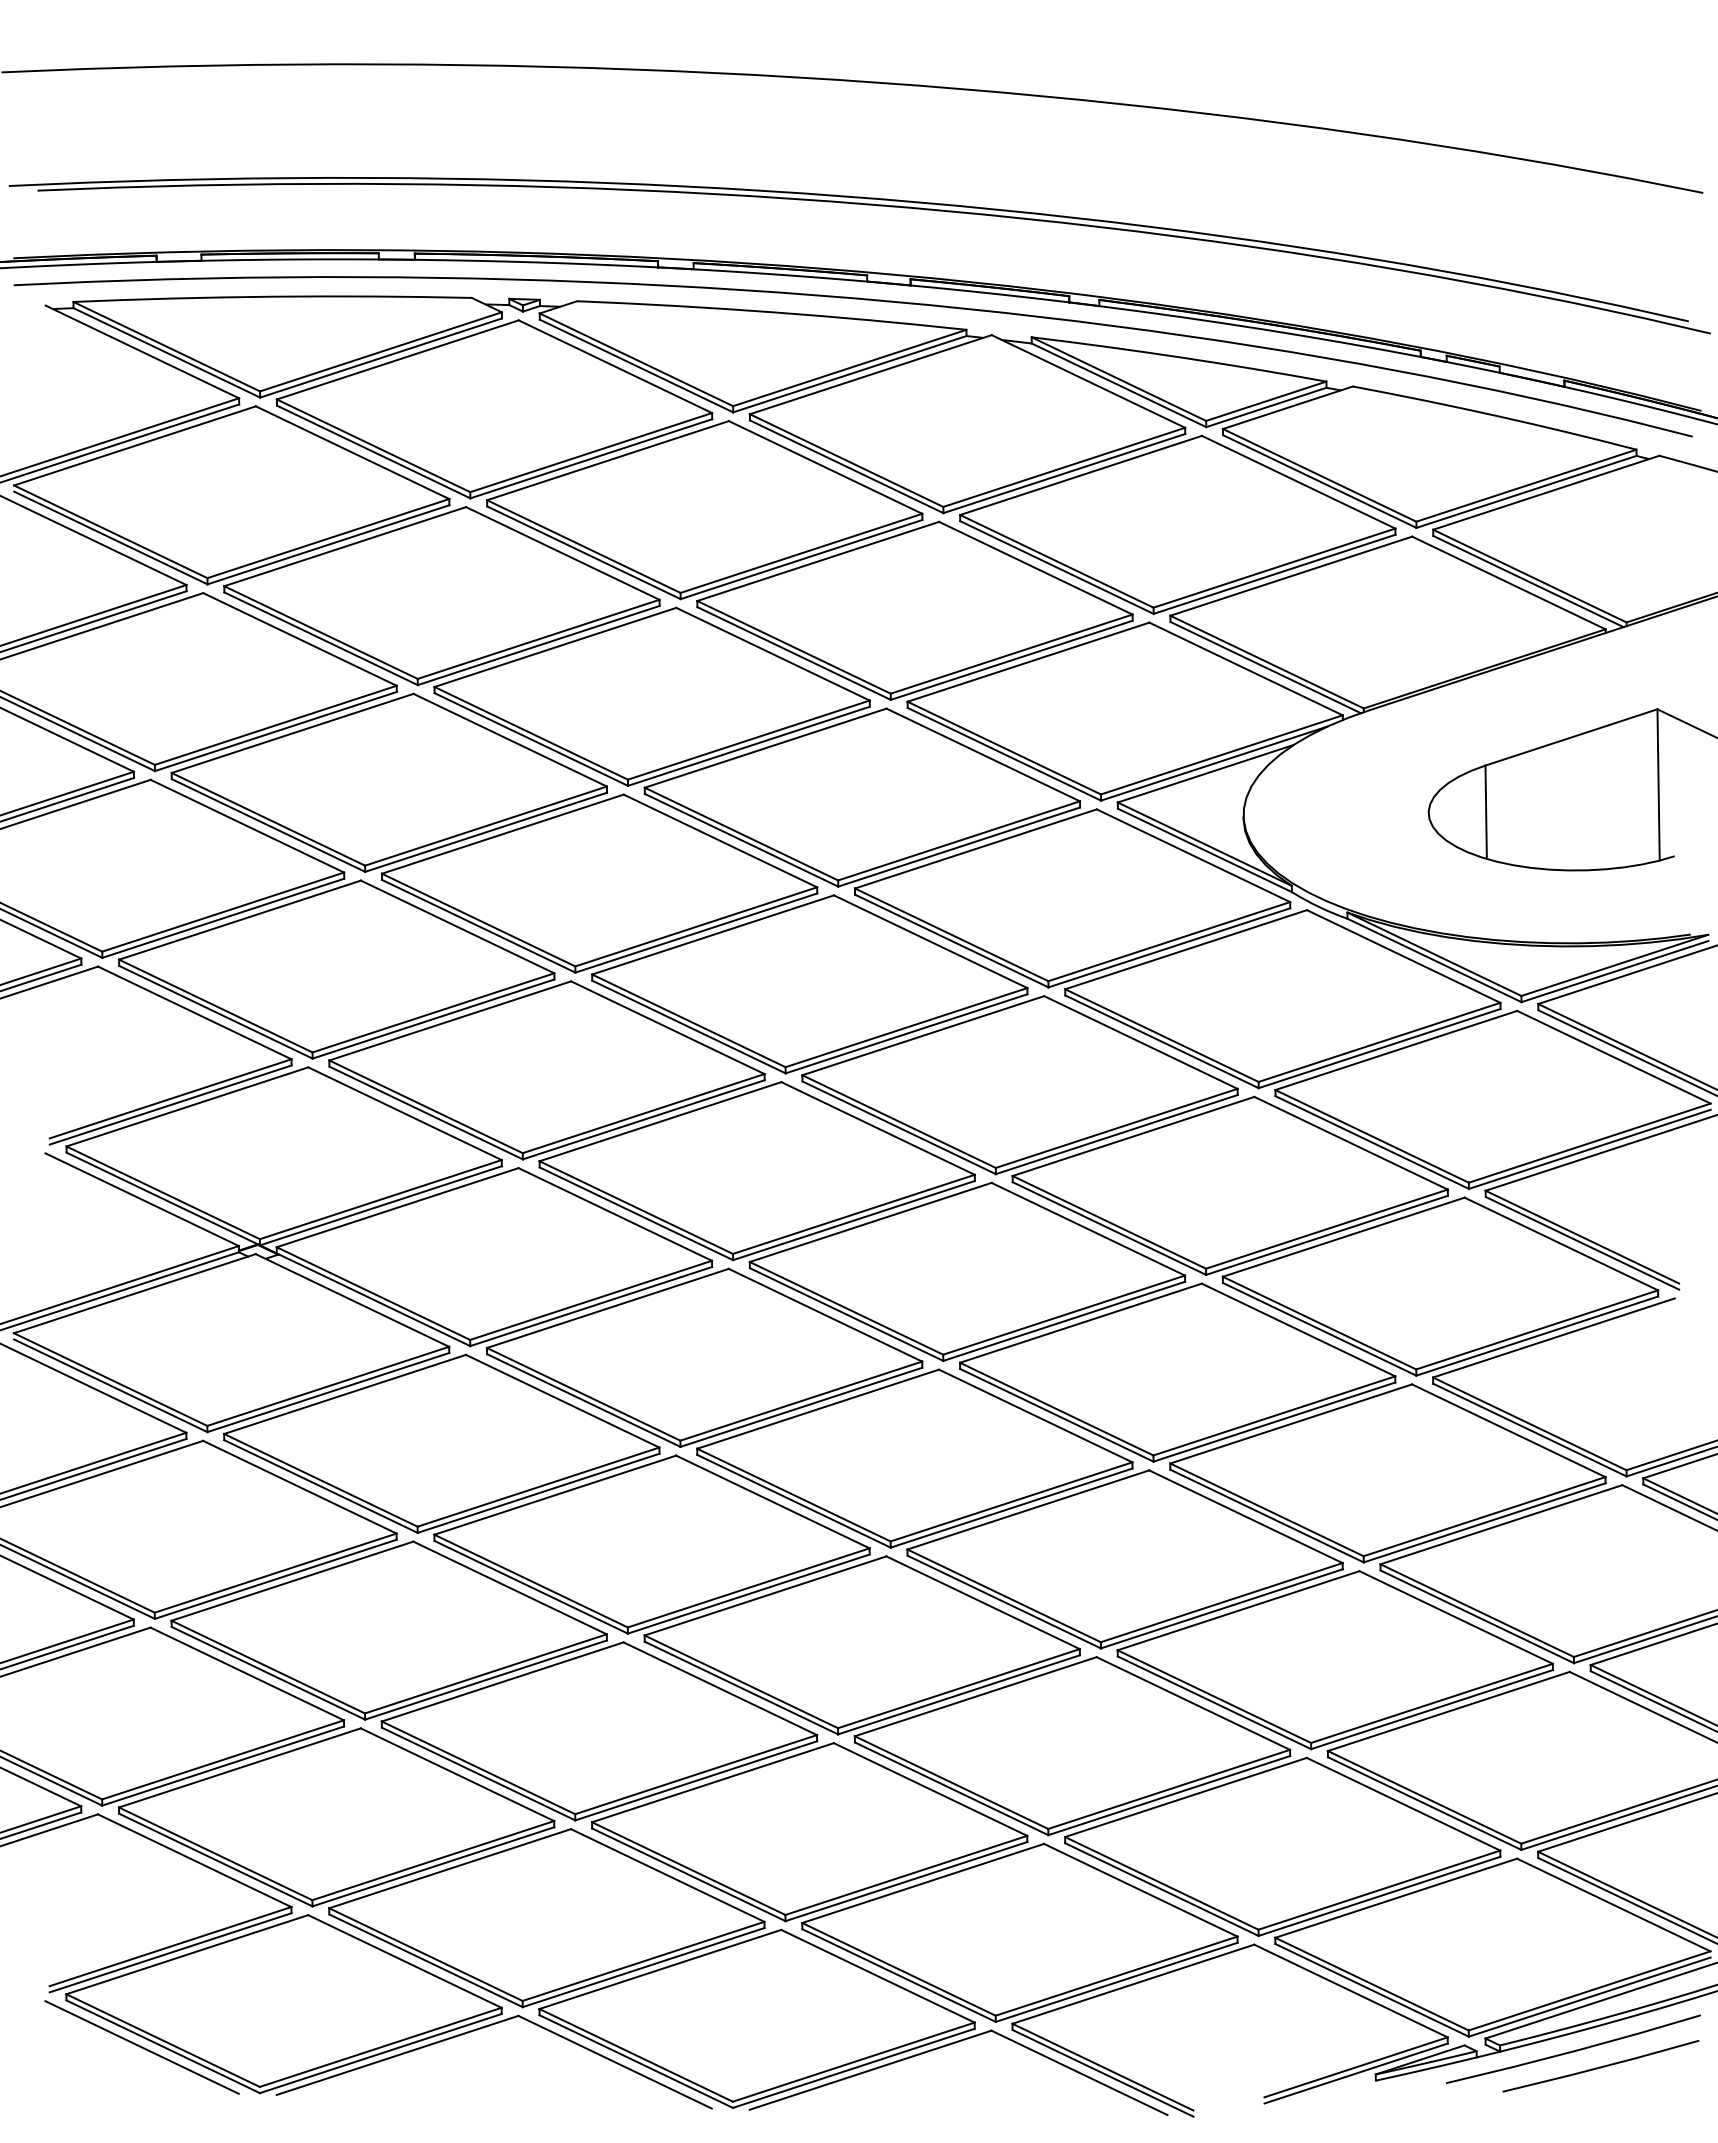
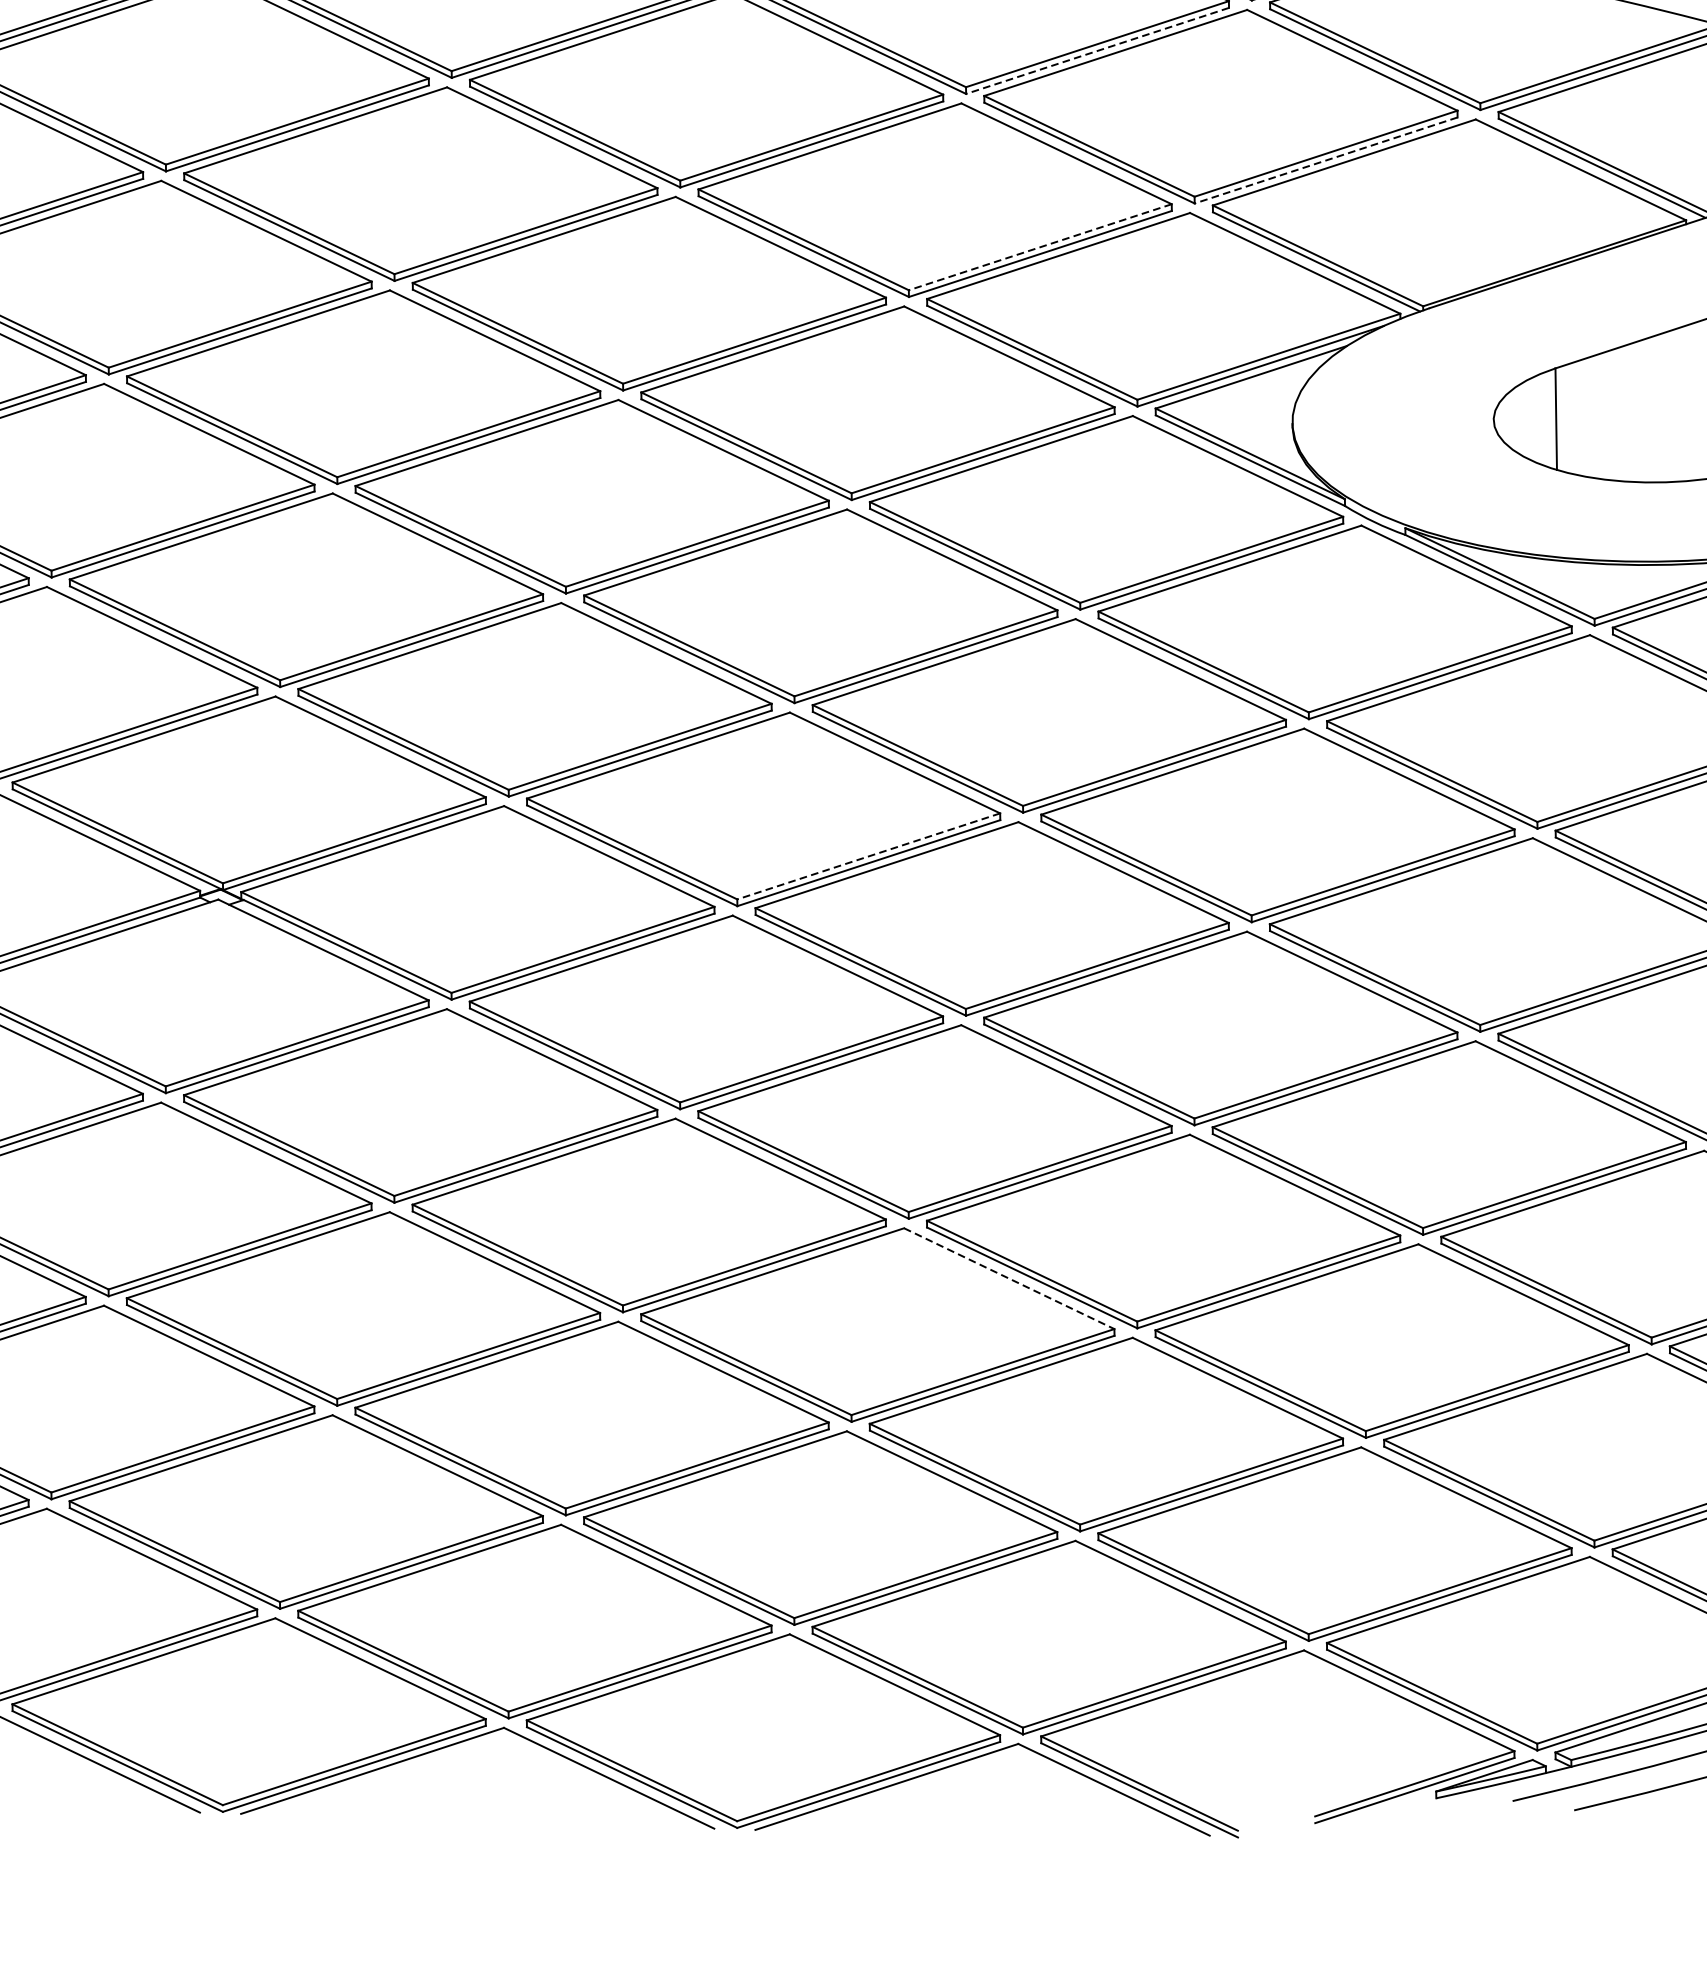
line: (1063, 473) -> (1096, 50), solid -> dashed
line: (1274, 574) -> (1326, 160), solid -> dashed
line: (1011, 654) -> (1040, 247), solid -> dashed
line: (853, 1214) -> (868, 856), solid -> dashed
line: (983, 1602) -> (1009, 1278), solid -> dashed

